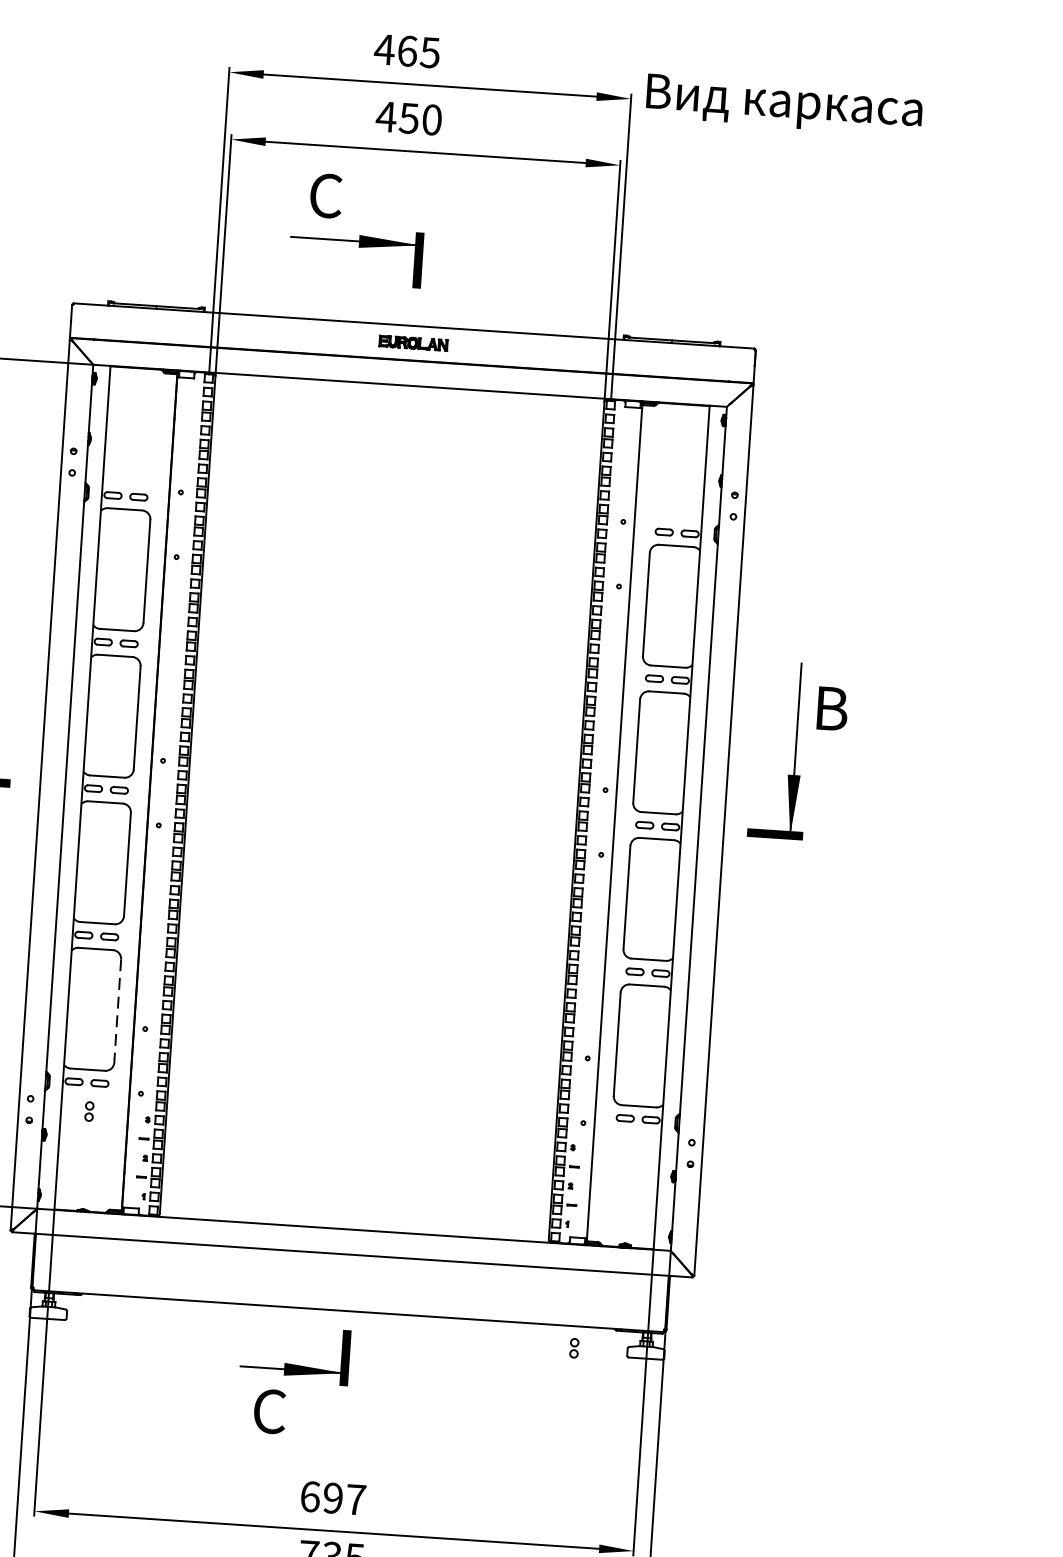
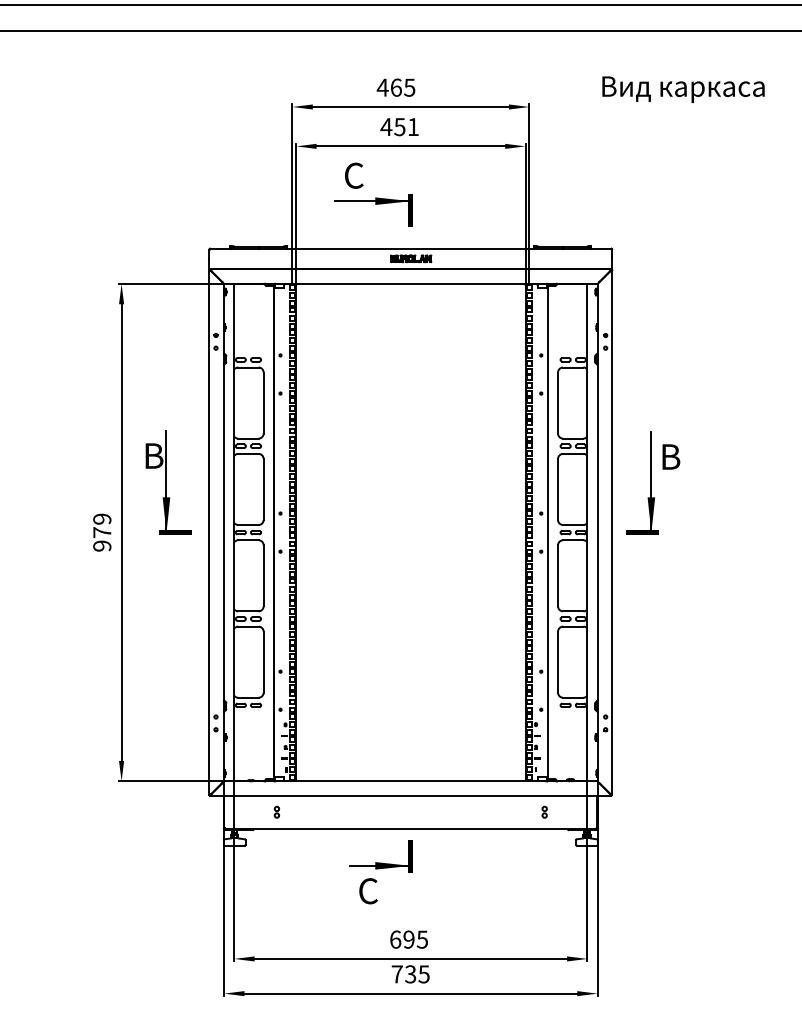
text: (784, 104) -> (683, 89), moved
text: (432, 120) -> (413, 127), 450 -> 451
line: (117, 1011) -> (263, 662), dashed -> solid
part: (88, 1110) -> (276, 811), moved
part: (574, 1346) -> (544, 811), moved
text: (355, 1499) -> (422, 939), 697 -> 695

